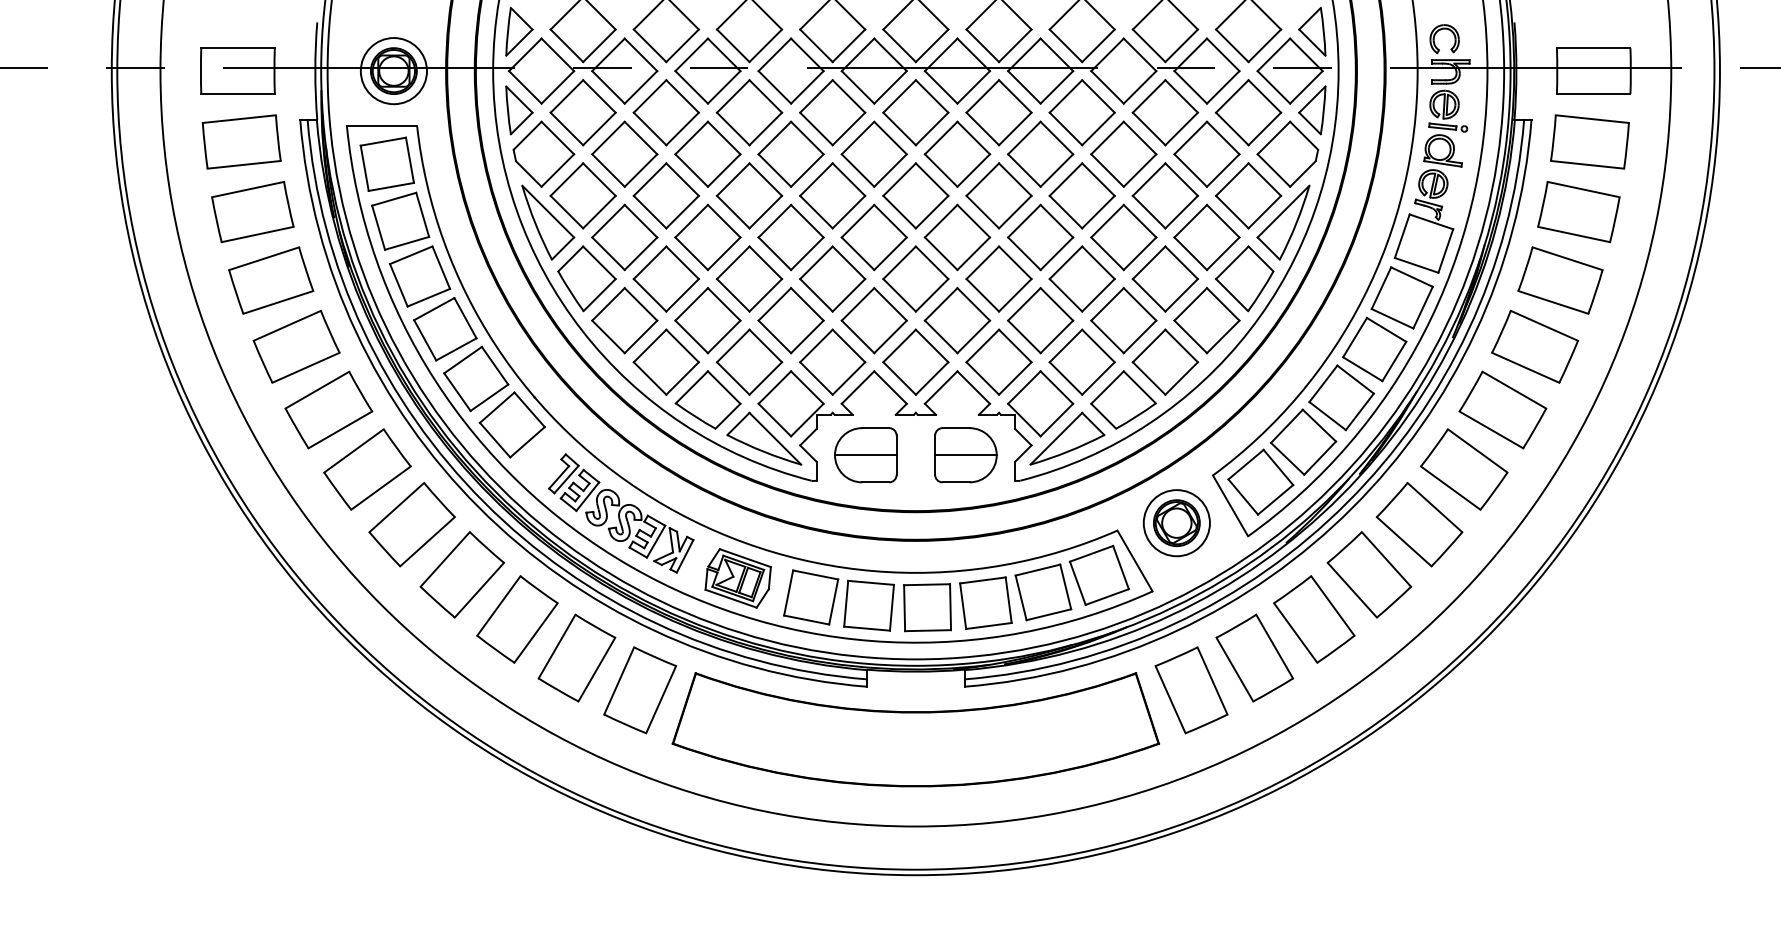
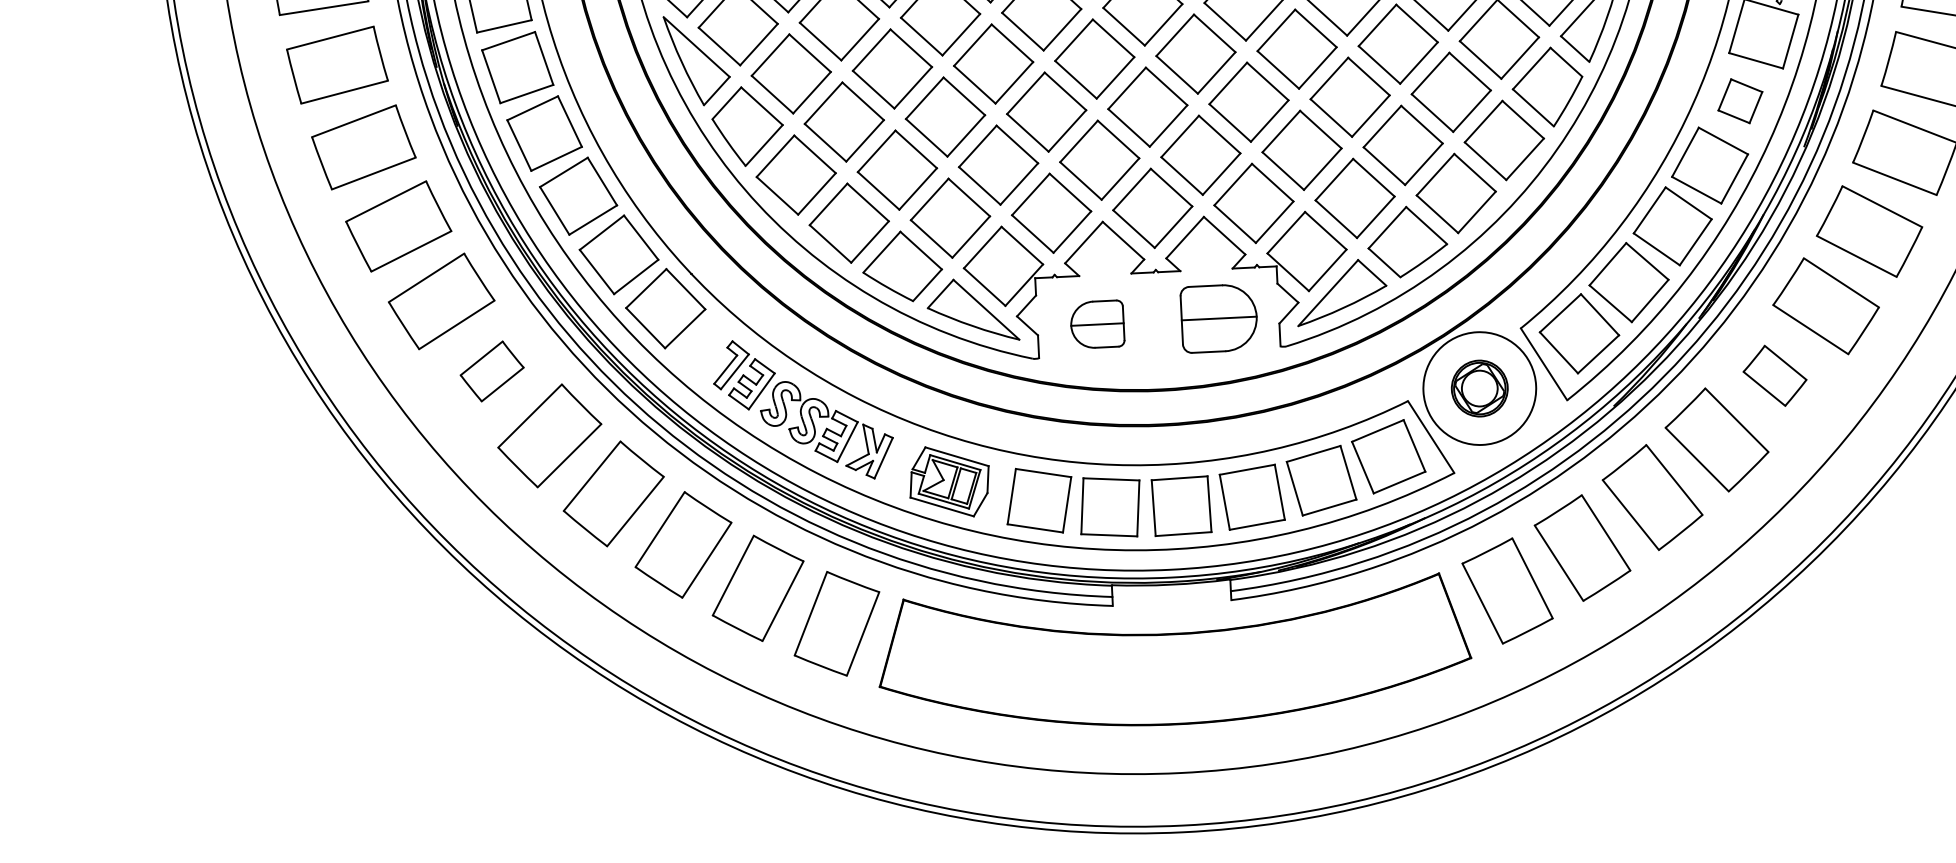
part: (1401, 297) -> (1739, 100), size x0.6
part: (865, 455) -> (1097, 324), size x0.7
part: (367, 469) -> (492, 371), size x0.6
circle: (1176, 523) -> (1479, 388), size x1.4
part: (1419, 524) -> (1774, 375), size x0.6

